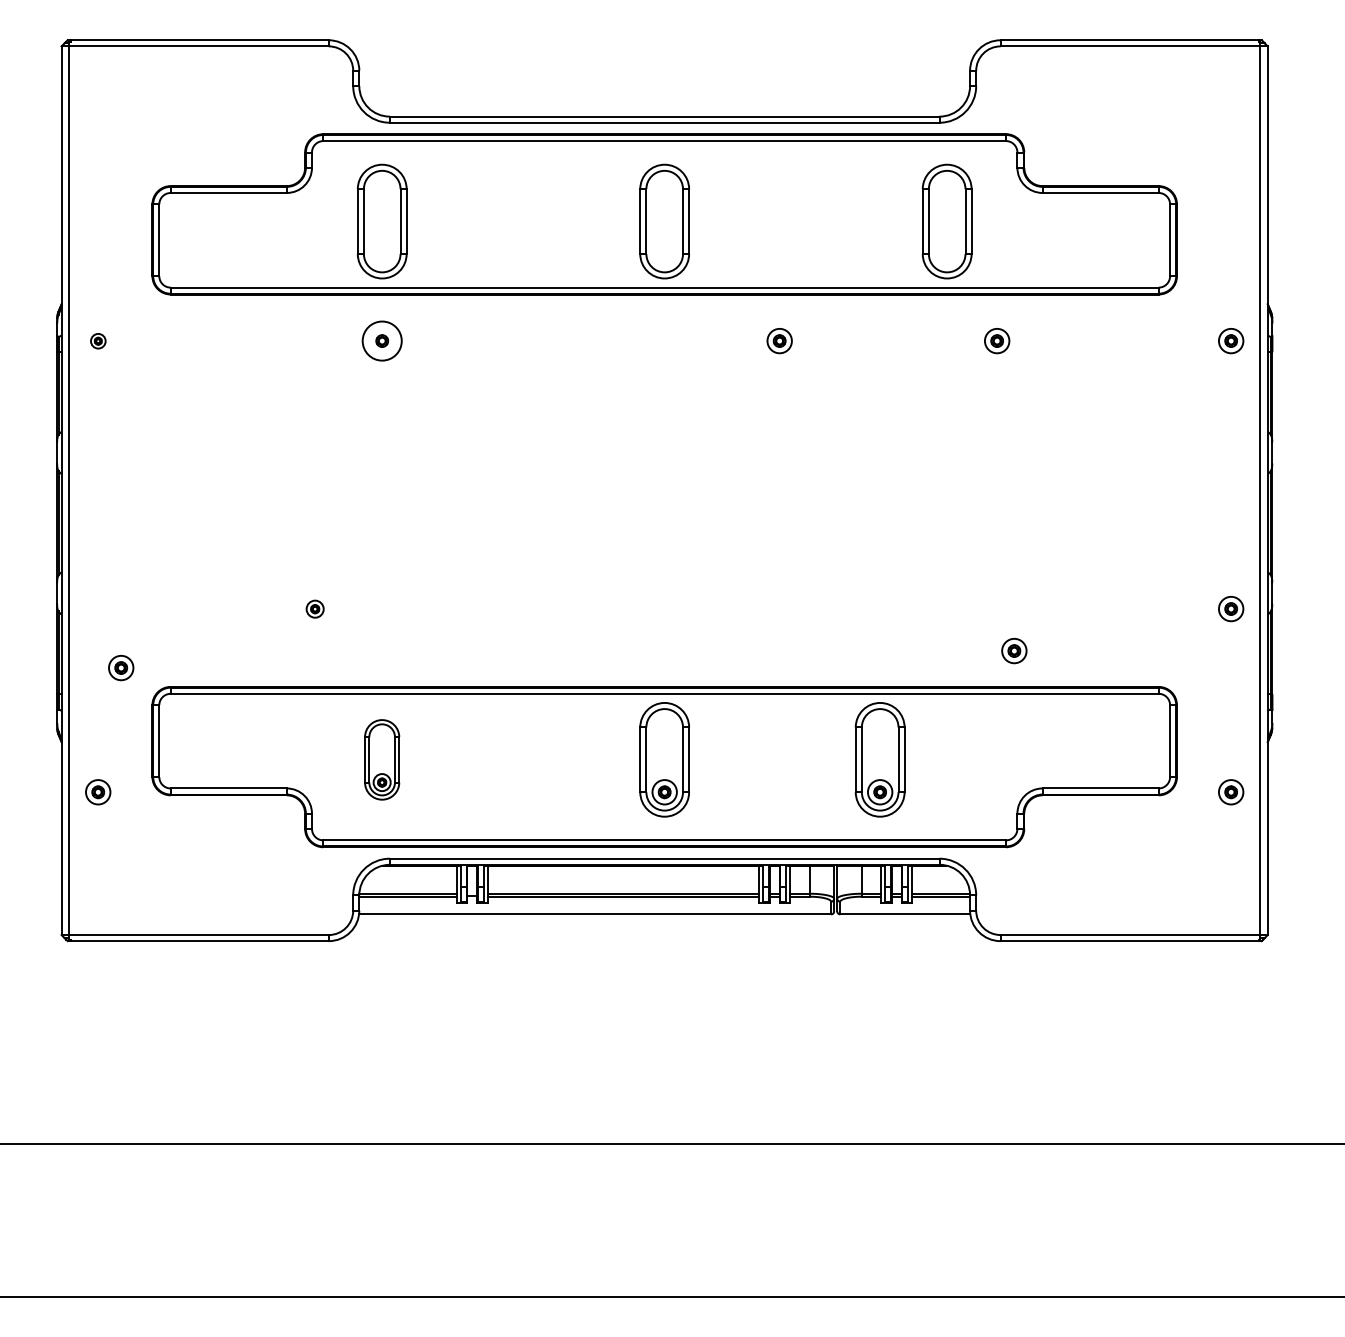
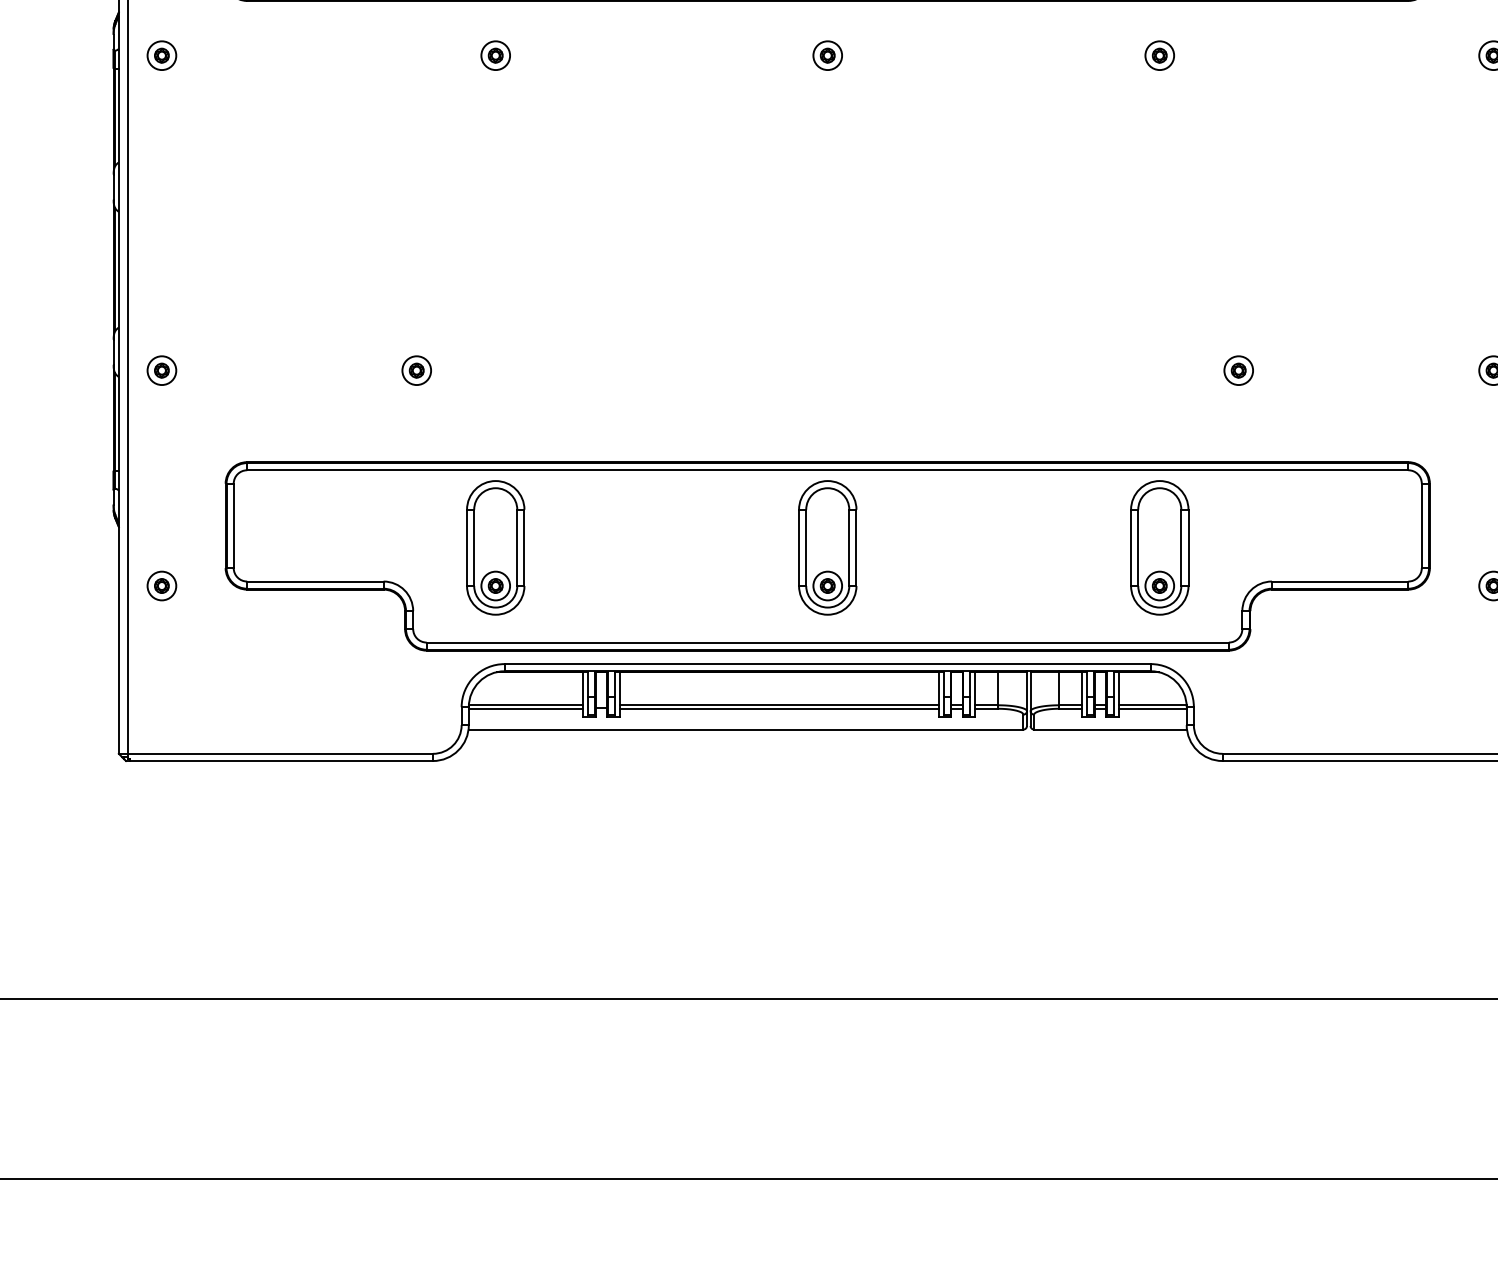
circle: (382, 340) -> (496, 55), size x0.62
part: (98, 341) -> (162, 56), size x1.67
part: (779, 341) -> (827, 56), moved
part: (997, 341) -> (1160, 56), moved
part: (315, 609) -> (417, 371), size x1.43
part: (1014, 651) -> (1238, 371), moved
part: (121, 668) -> (162, 371), moved
part: (381, 759) -> (494, 547), size x1.43
part: (879, 759) -> (1158, 547), moved

